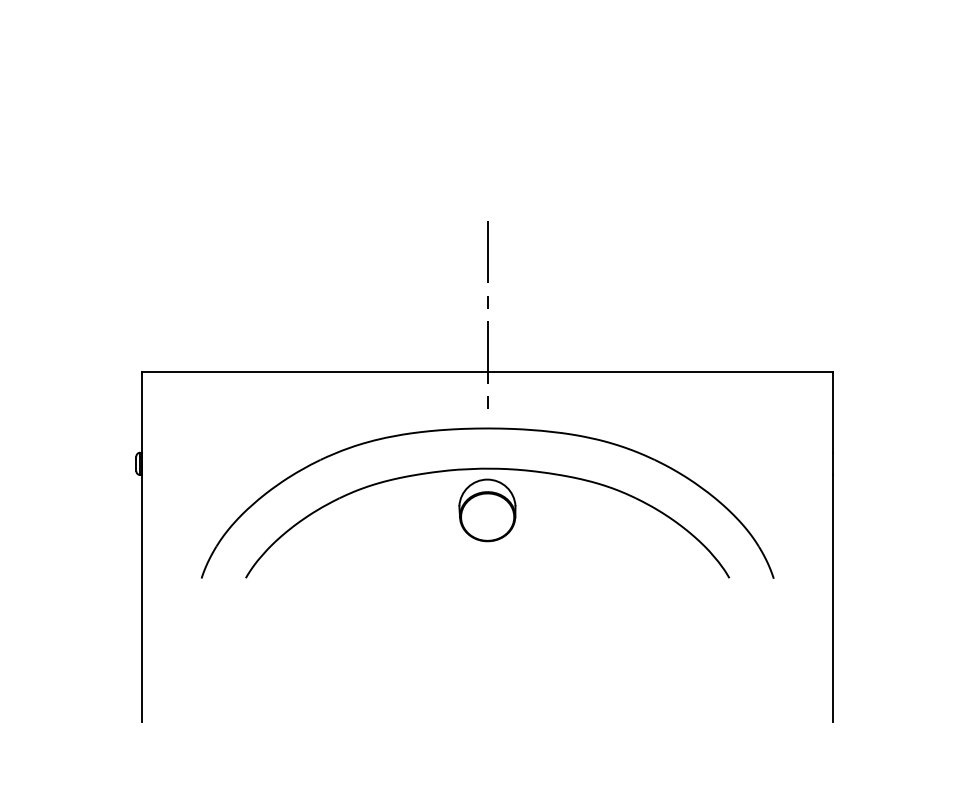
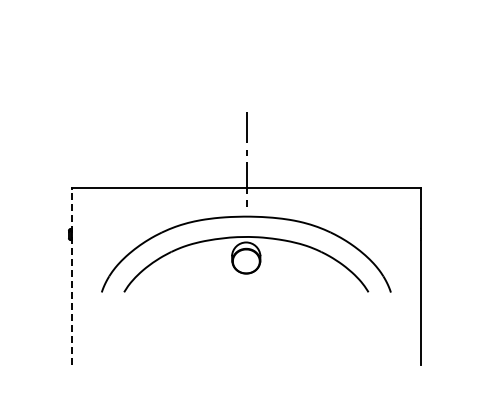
line: (141, 546) -> (71, 276), solid -> dashed

